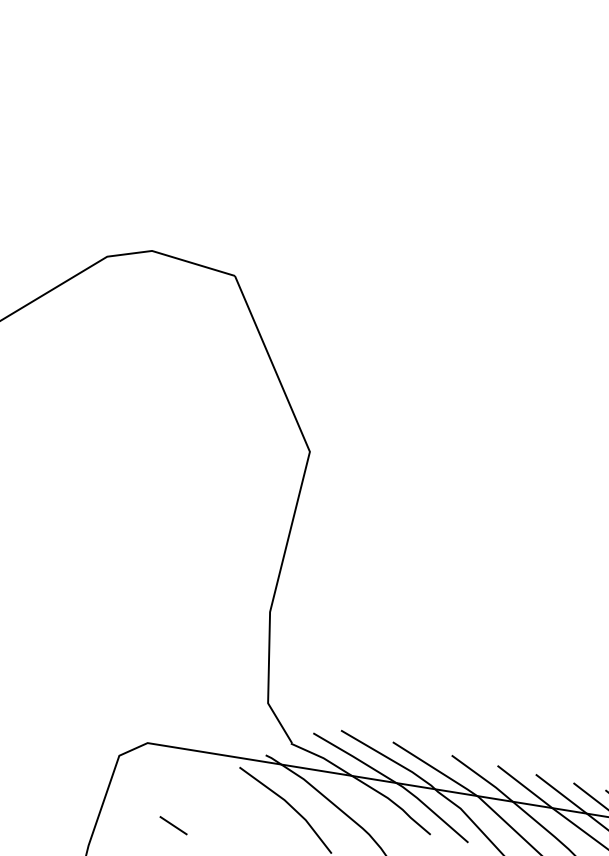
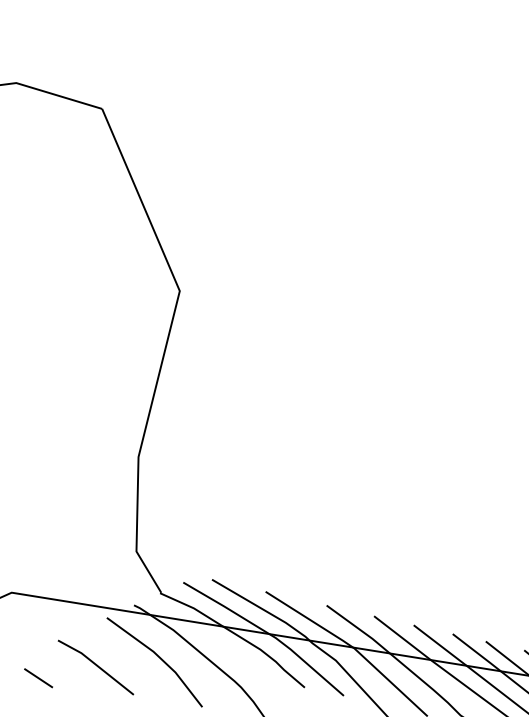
line: (229, 814) -> (96, 666), added

